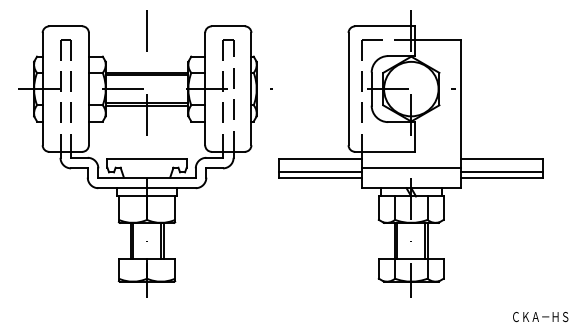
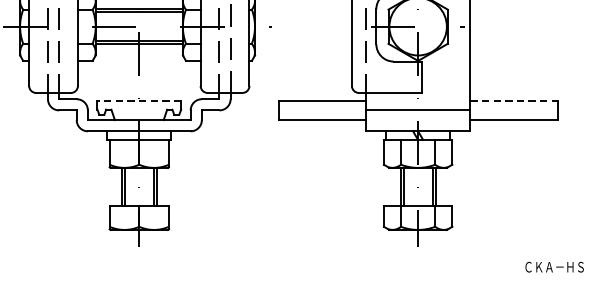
line: (147, 159) -> (139, 101), solid -> dashed
line: (502, 159) -> (514, 101), solid -> dashed
line: (320, 172) -> (322, 114), removed
line: (501, 172) -> (513, 114), removed

